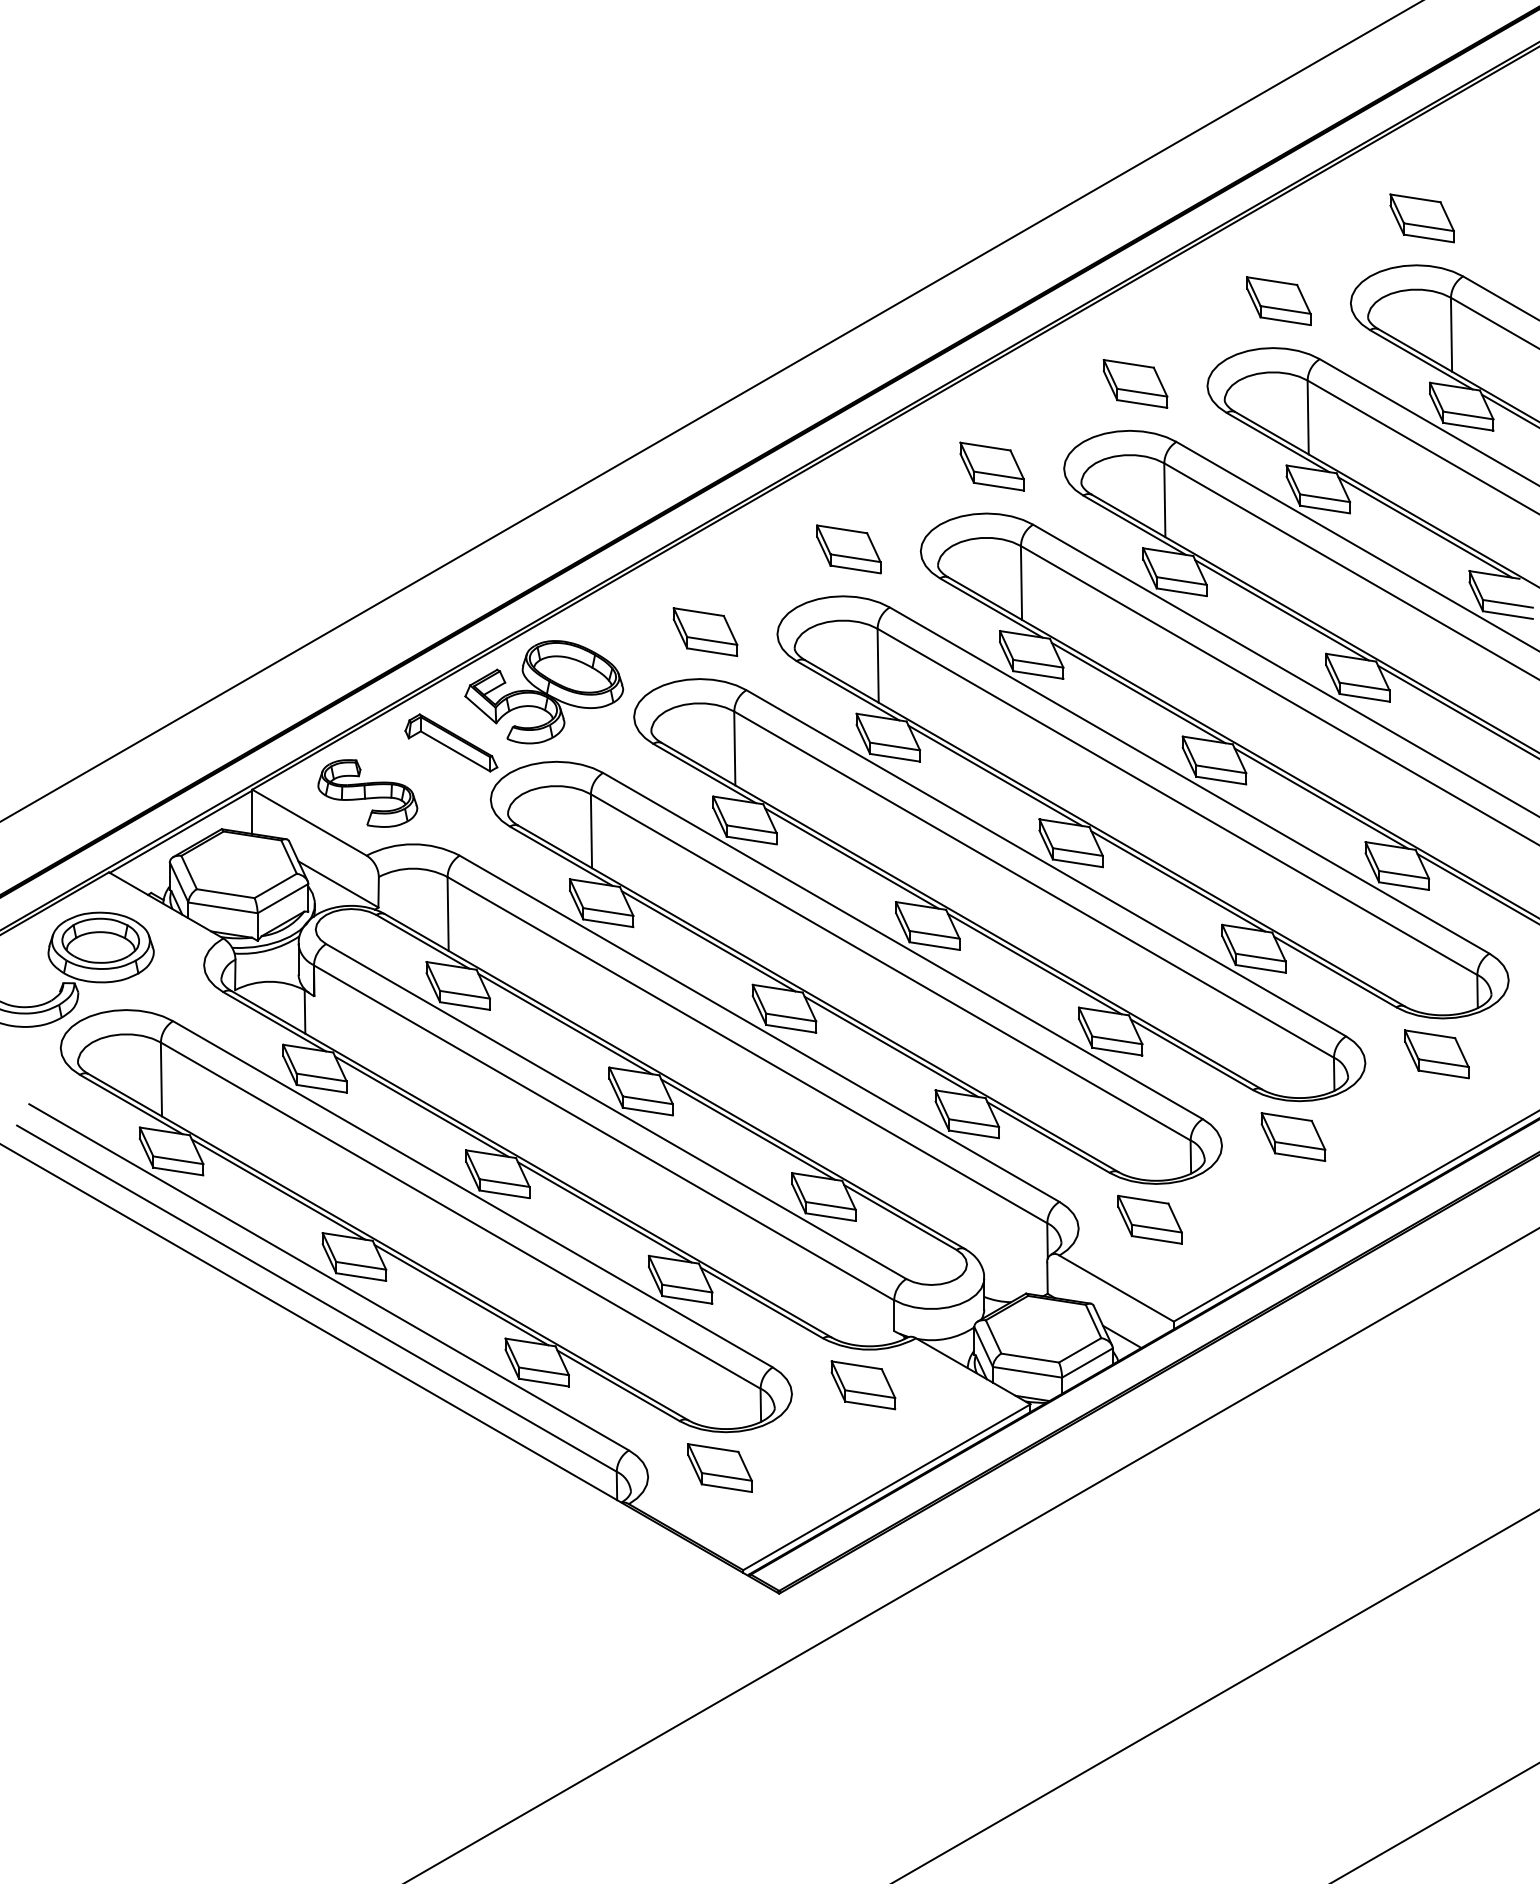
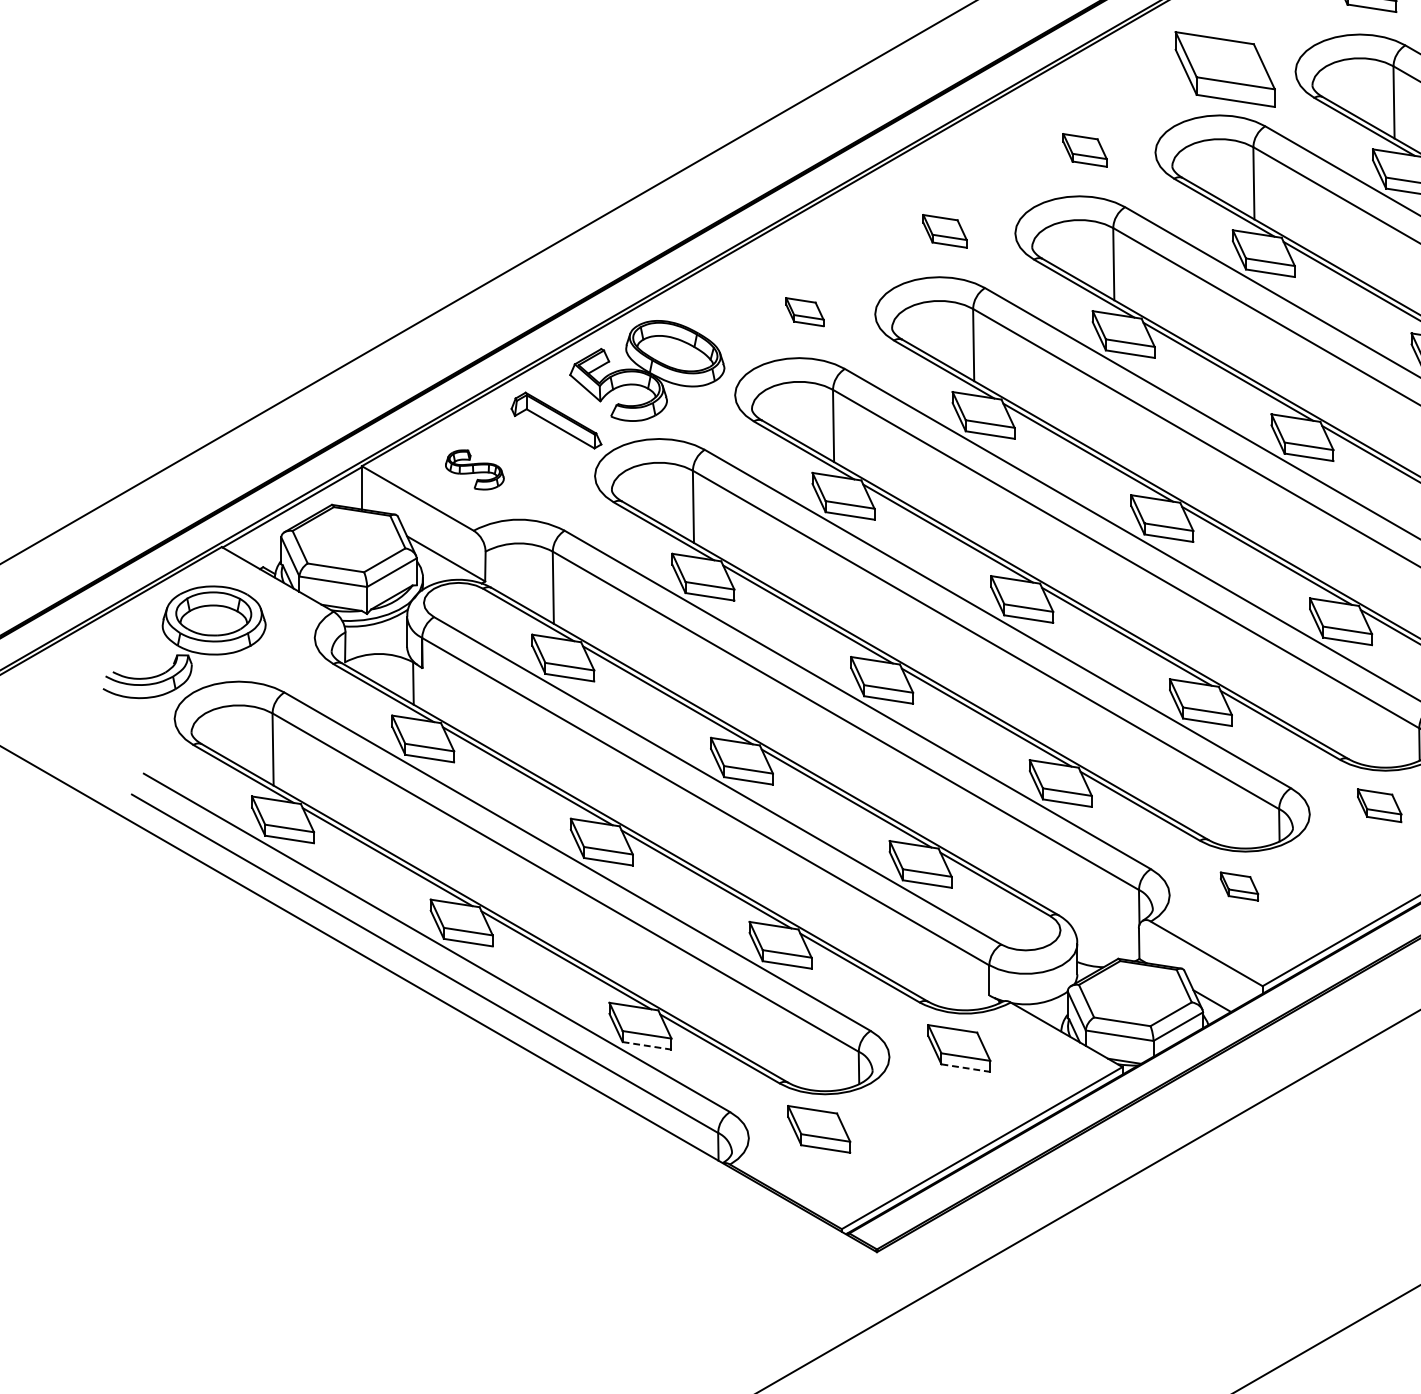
part: (1135, 383) -> (1225, 69), size x1.6
part: (991, 466) -> (1084, 150), size x0.7
part: (848, 549) -> (944, 231), size x0.7
part: (705, 631) -> (804, 311), size x0.6
part: (367, 793) -> (474, 469), size x0.6
part: (1293, 1136) -> (1379, 805), size x0.7
part: (1149, 1219) -> (1238, 886), size x0.6
line: (544, 1382) -> (647, 1045), solid -> dashed
line: (870, 1405) -> (966, 1068), solid -> dashed

